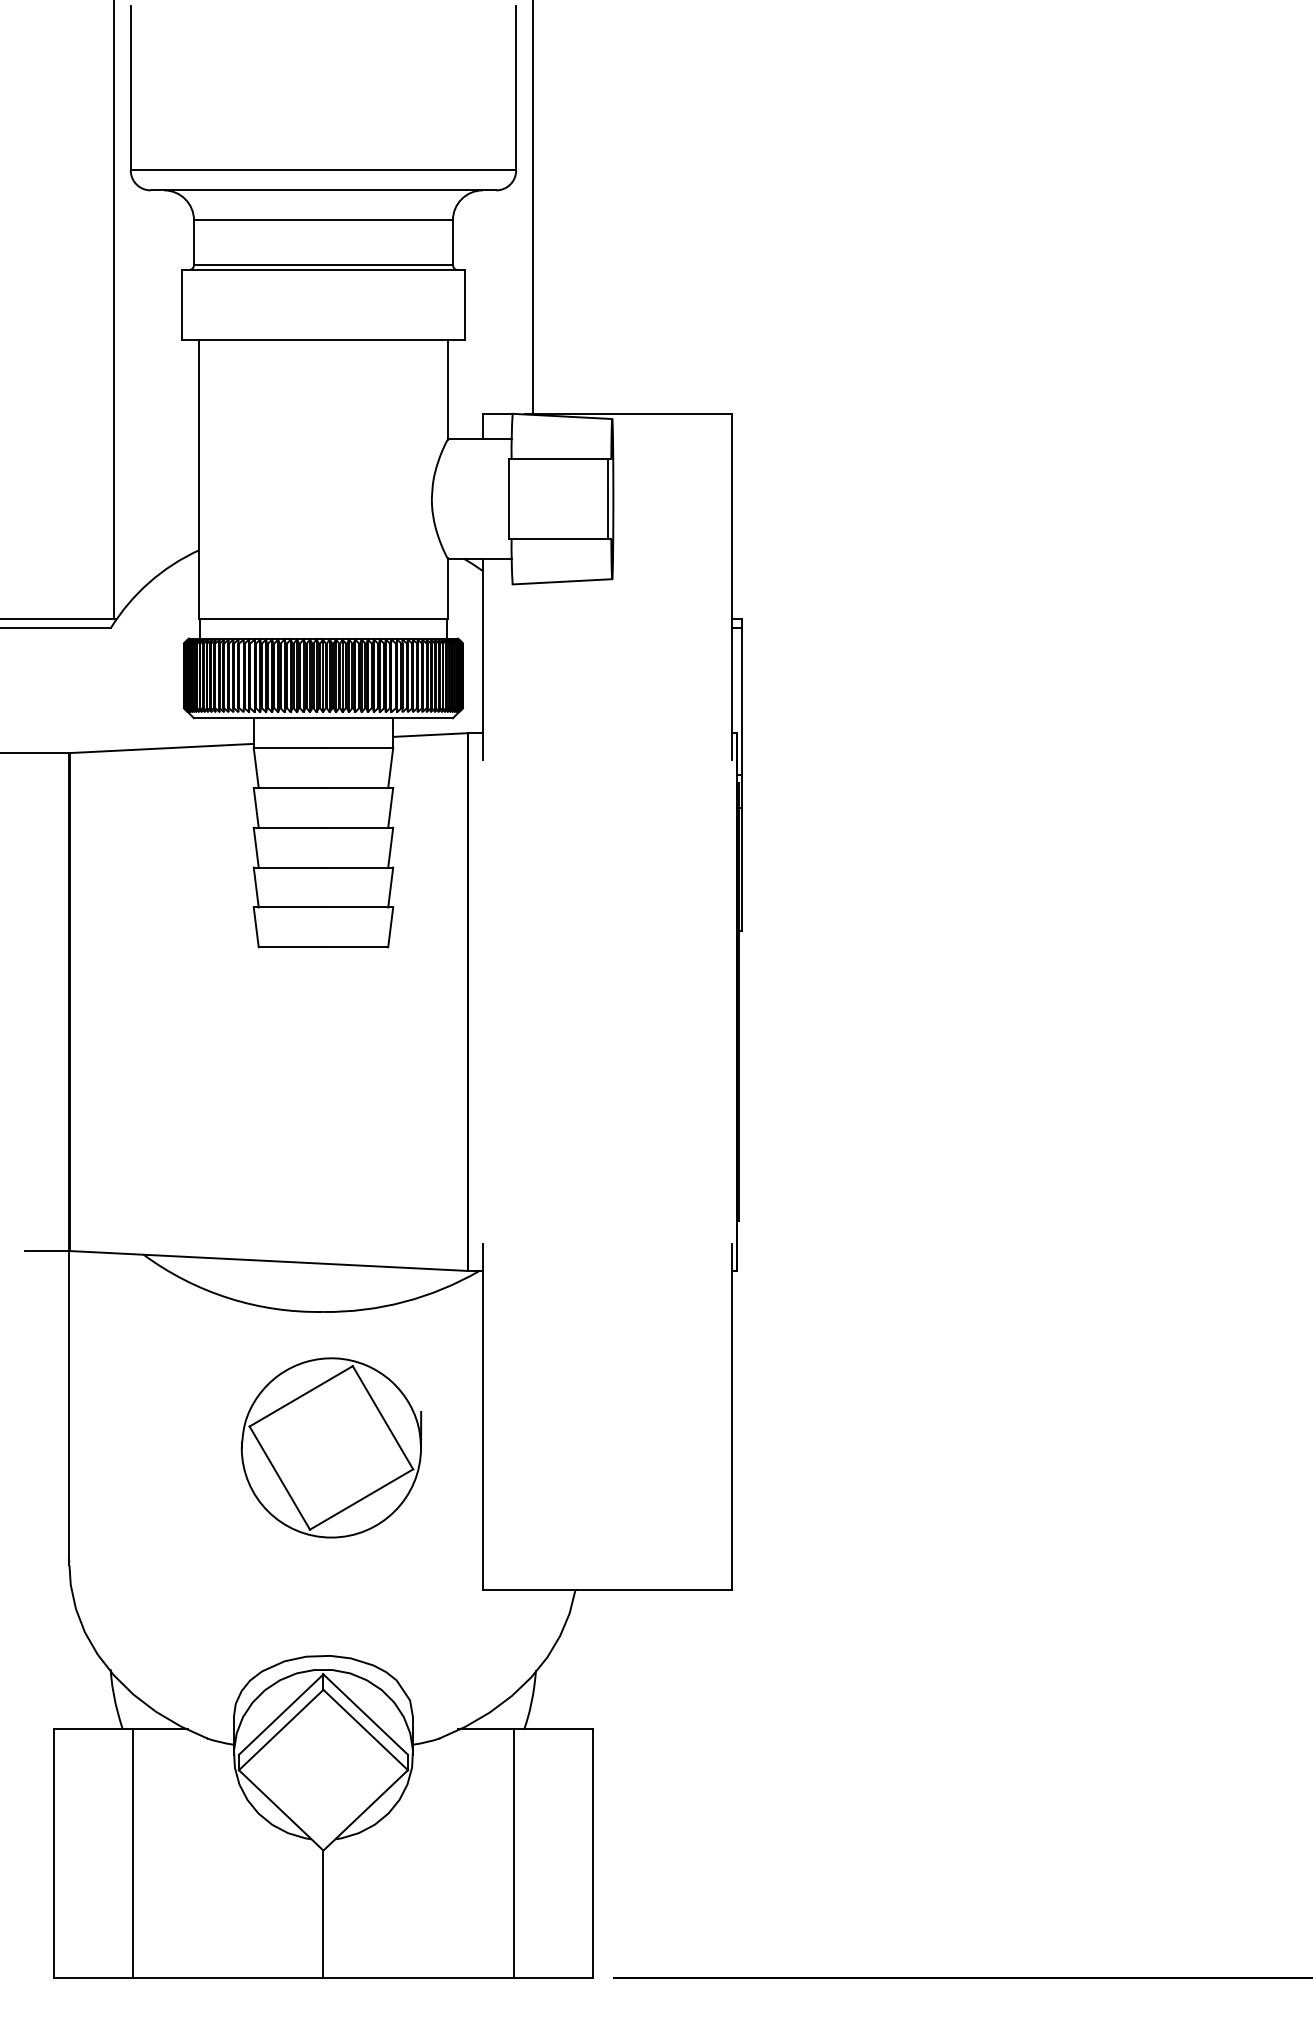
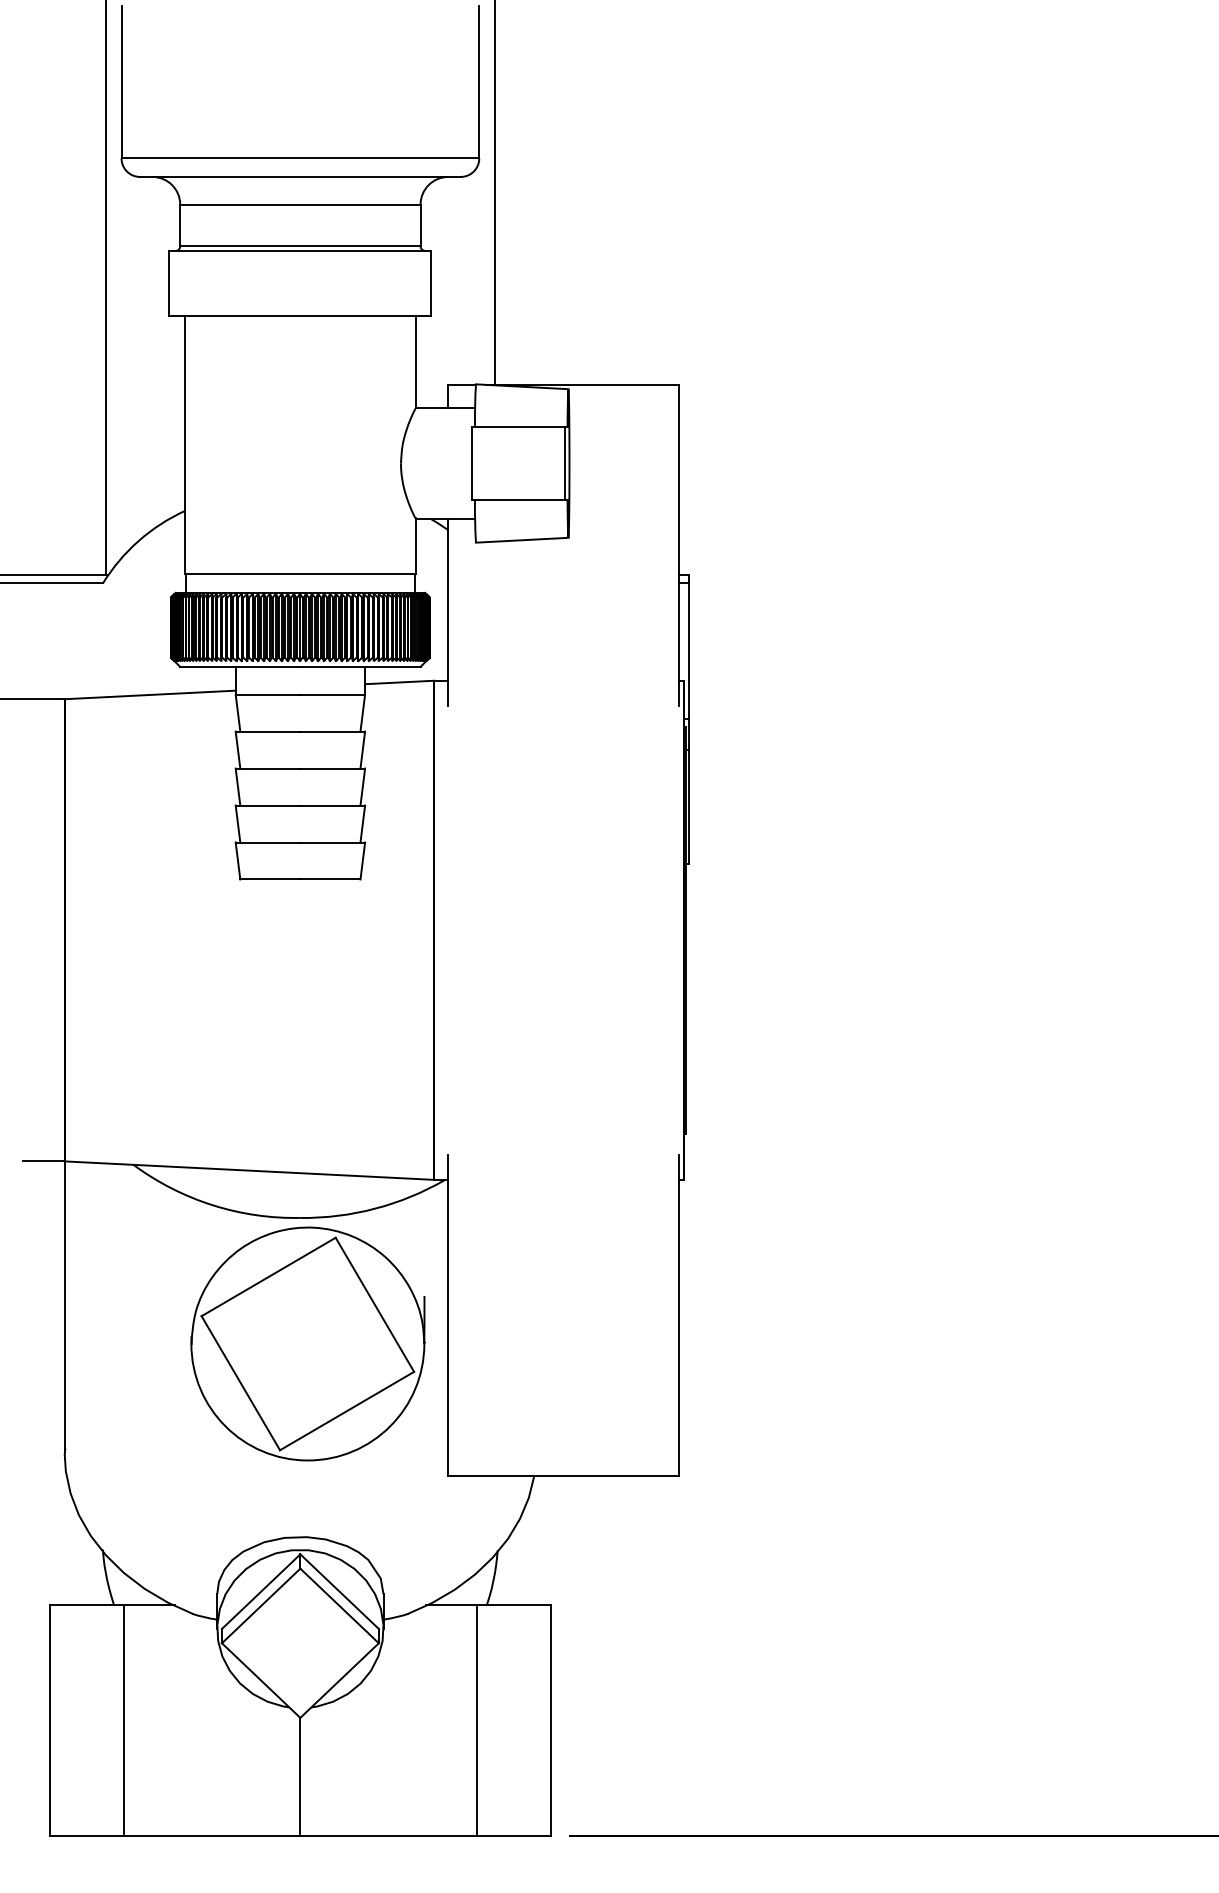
part: (331, 1448) -> (307, 1344), size x1.4

